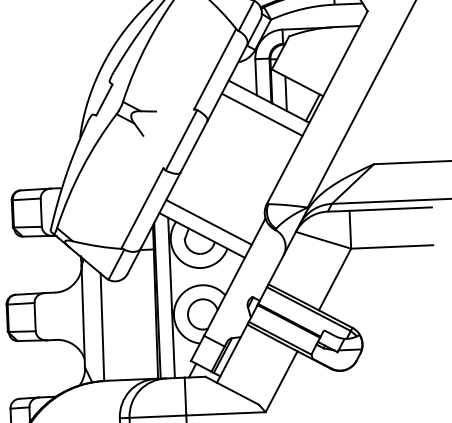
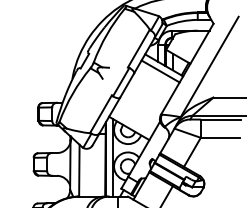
line: (208, 220) -> (132, 121), removed

